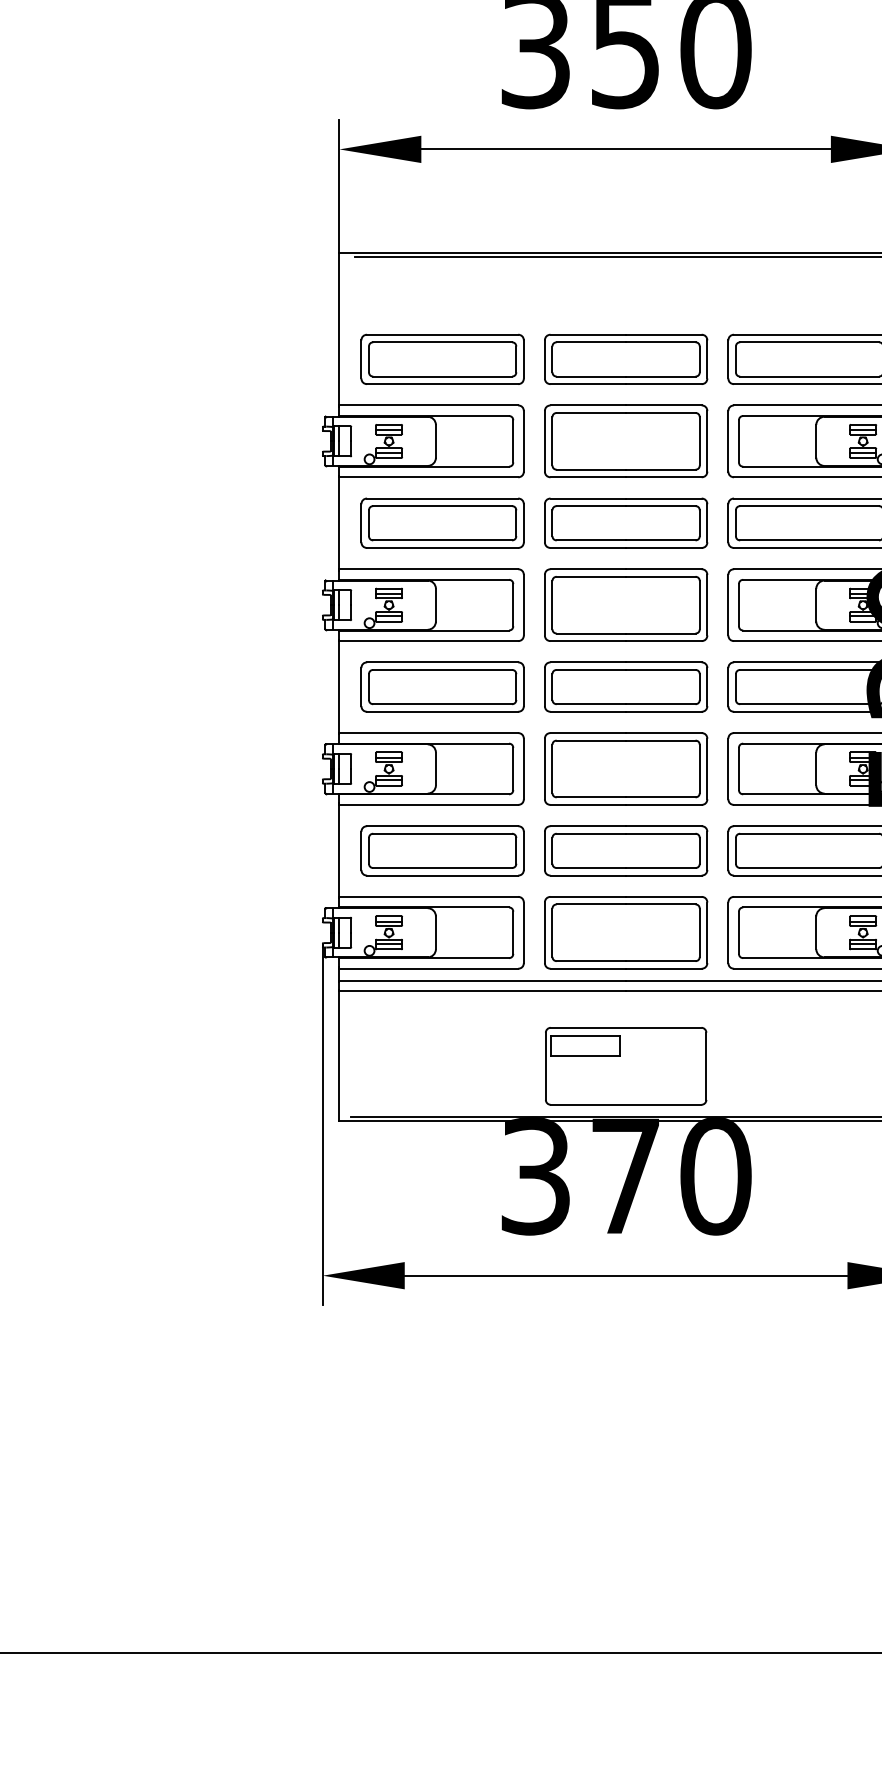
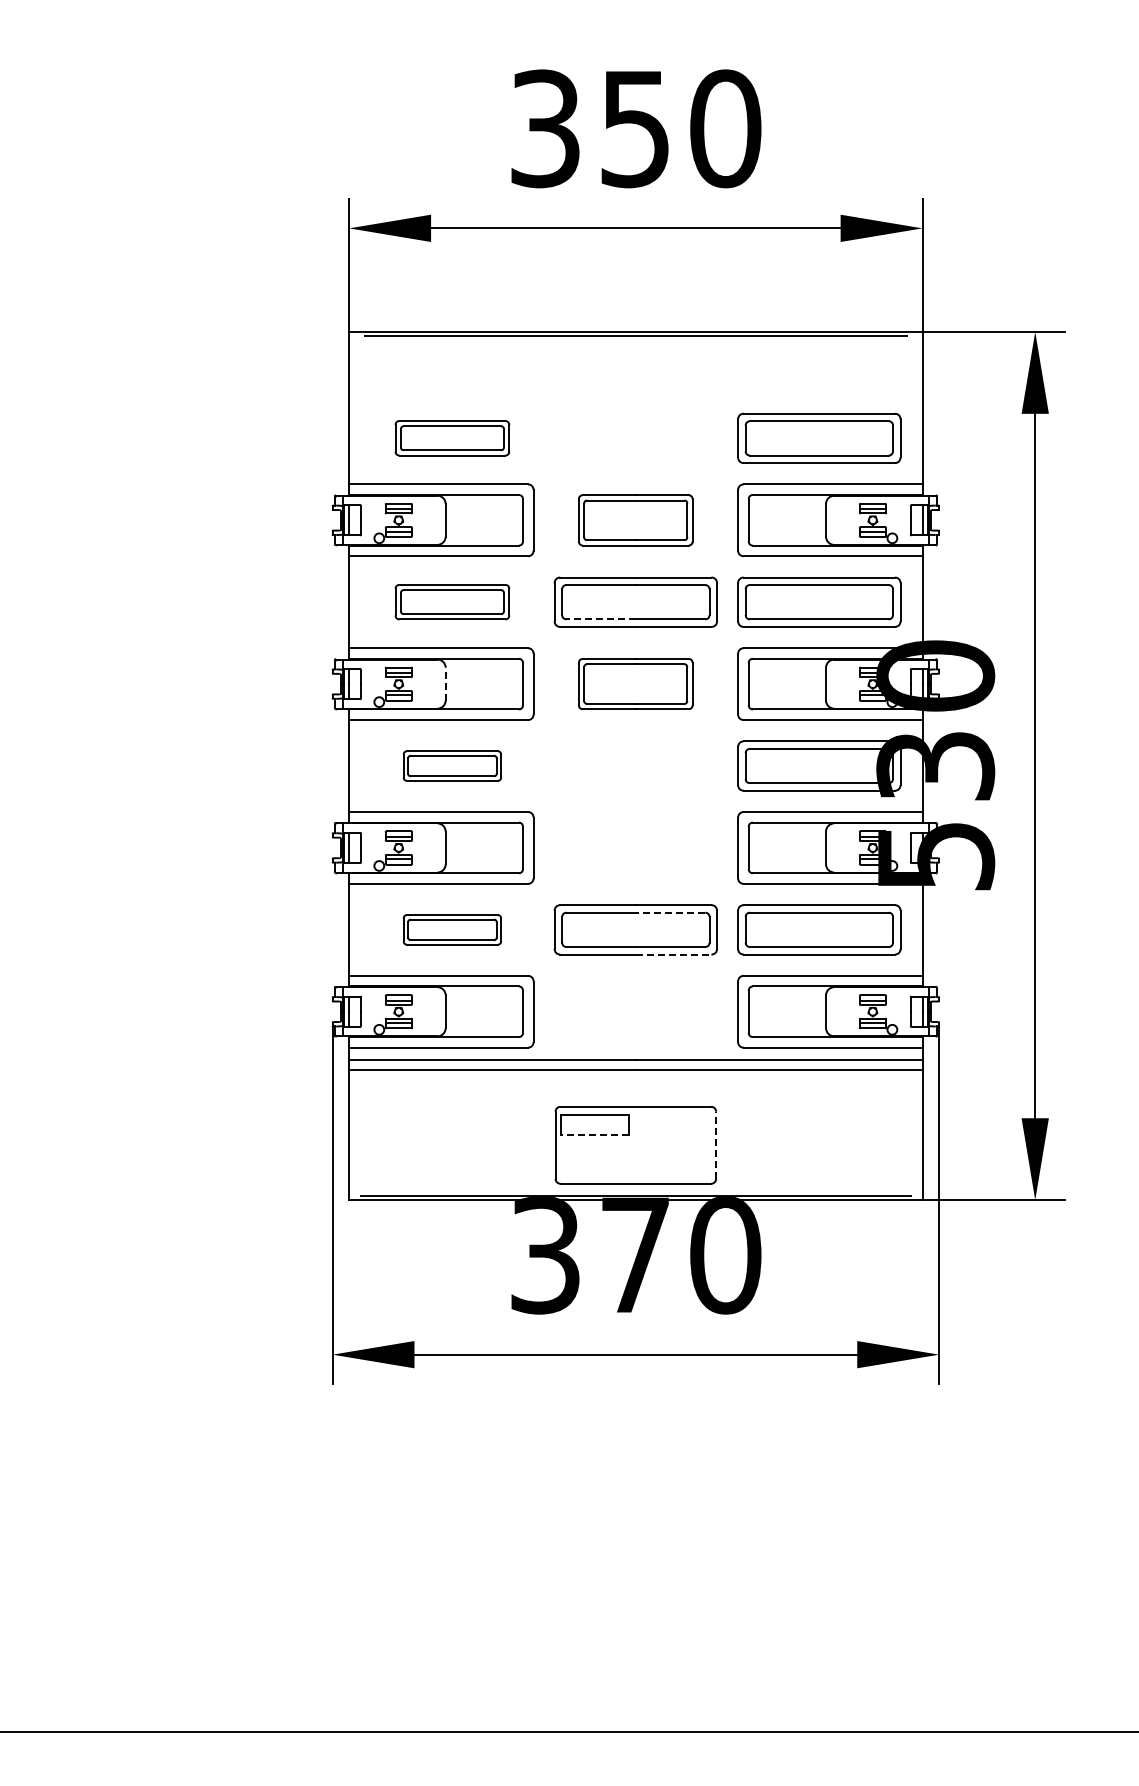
part: (442, 358) -> (452, 437), size x0.7
part: (625, 358) -> (635, 437), removed
part: (625, 441) -> (635, 520), size x0.7
part: (442, 522) -> (452, 601), size x0.7
line: (591, 540) -> (601, 619), solid -> dashed
line: (435, 604) -> (445, 683), solid -> dashed
part: (625, 604) -> (635, 683), size x0.7
part: (442, 686) -> (452, 765), size x0.6
part: (625, 686) -> (635, 765), removed
part: (625, 768) -> (635, 847), removed
line: (660, 833) -> (670, 912), solid -> dashed
part: (442, 850) -> (452, 929), size x0.6
line: (663, 875) -> (673, 954), solid -> dashed
part: (625, 932) -> (635, 1011), removed
line: (584, 1055) -> (594, 1134), solid -> dashed
line: (706, 1066) -> (716, 1145), solid -> dashed

